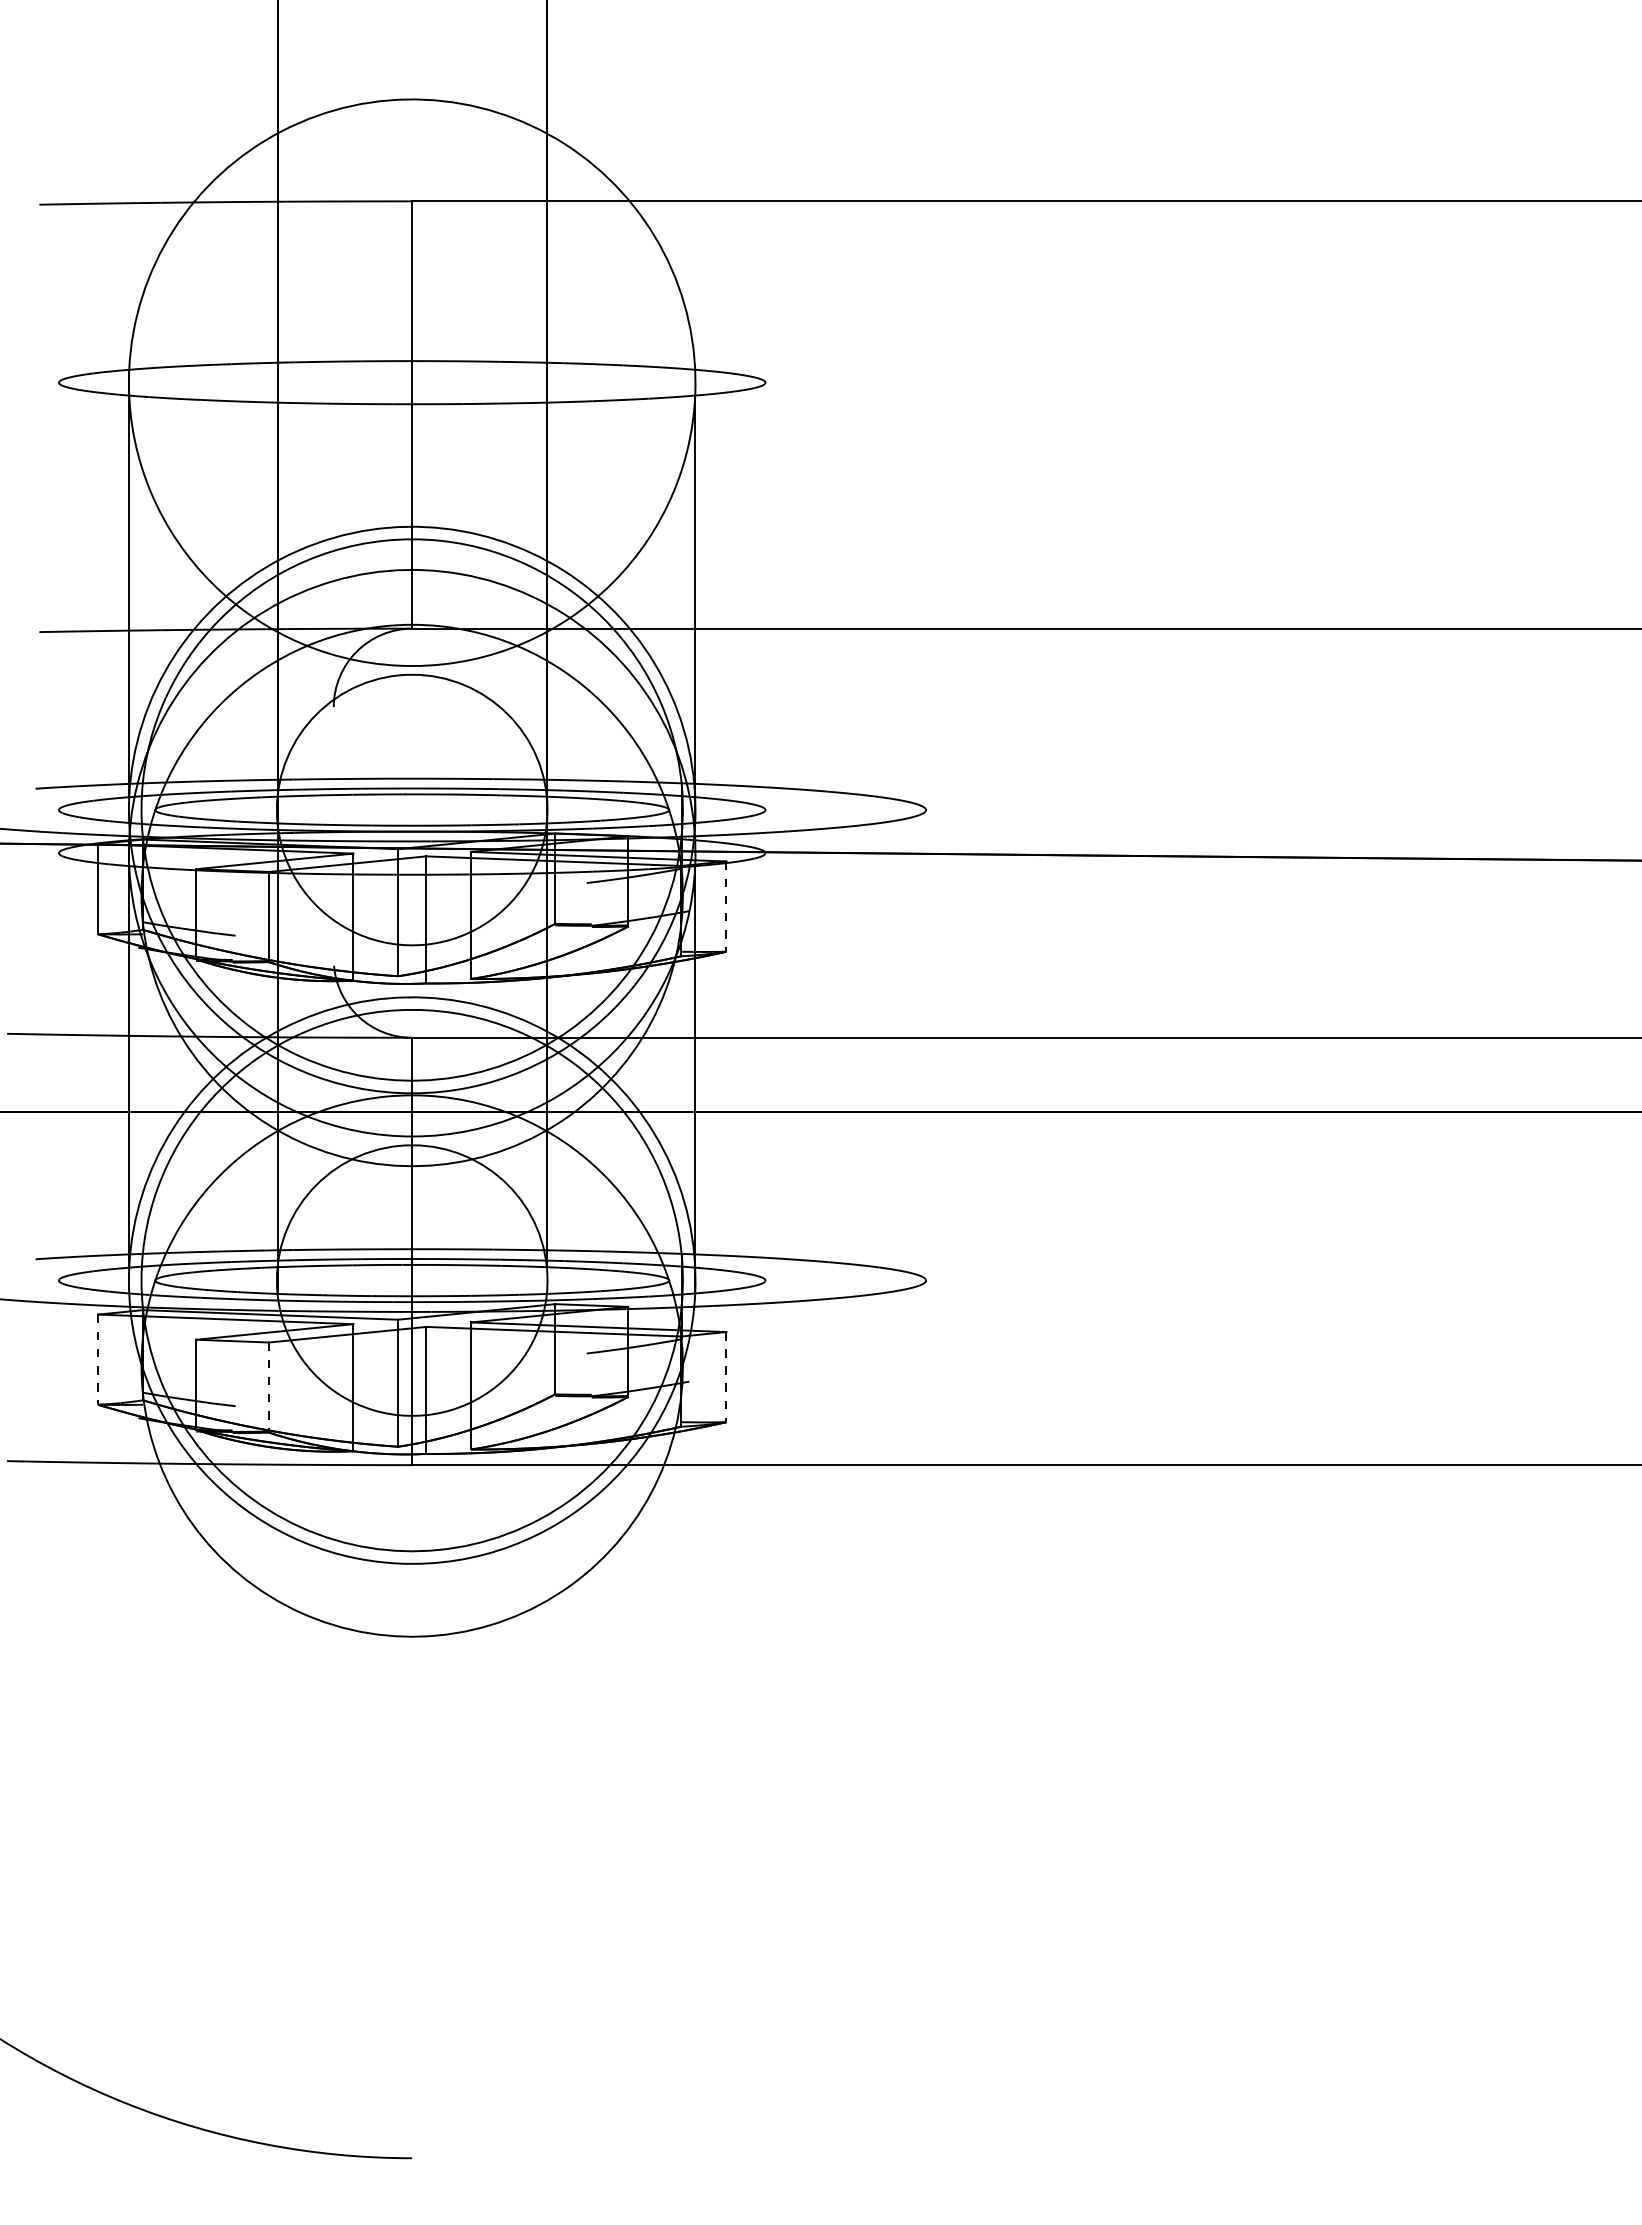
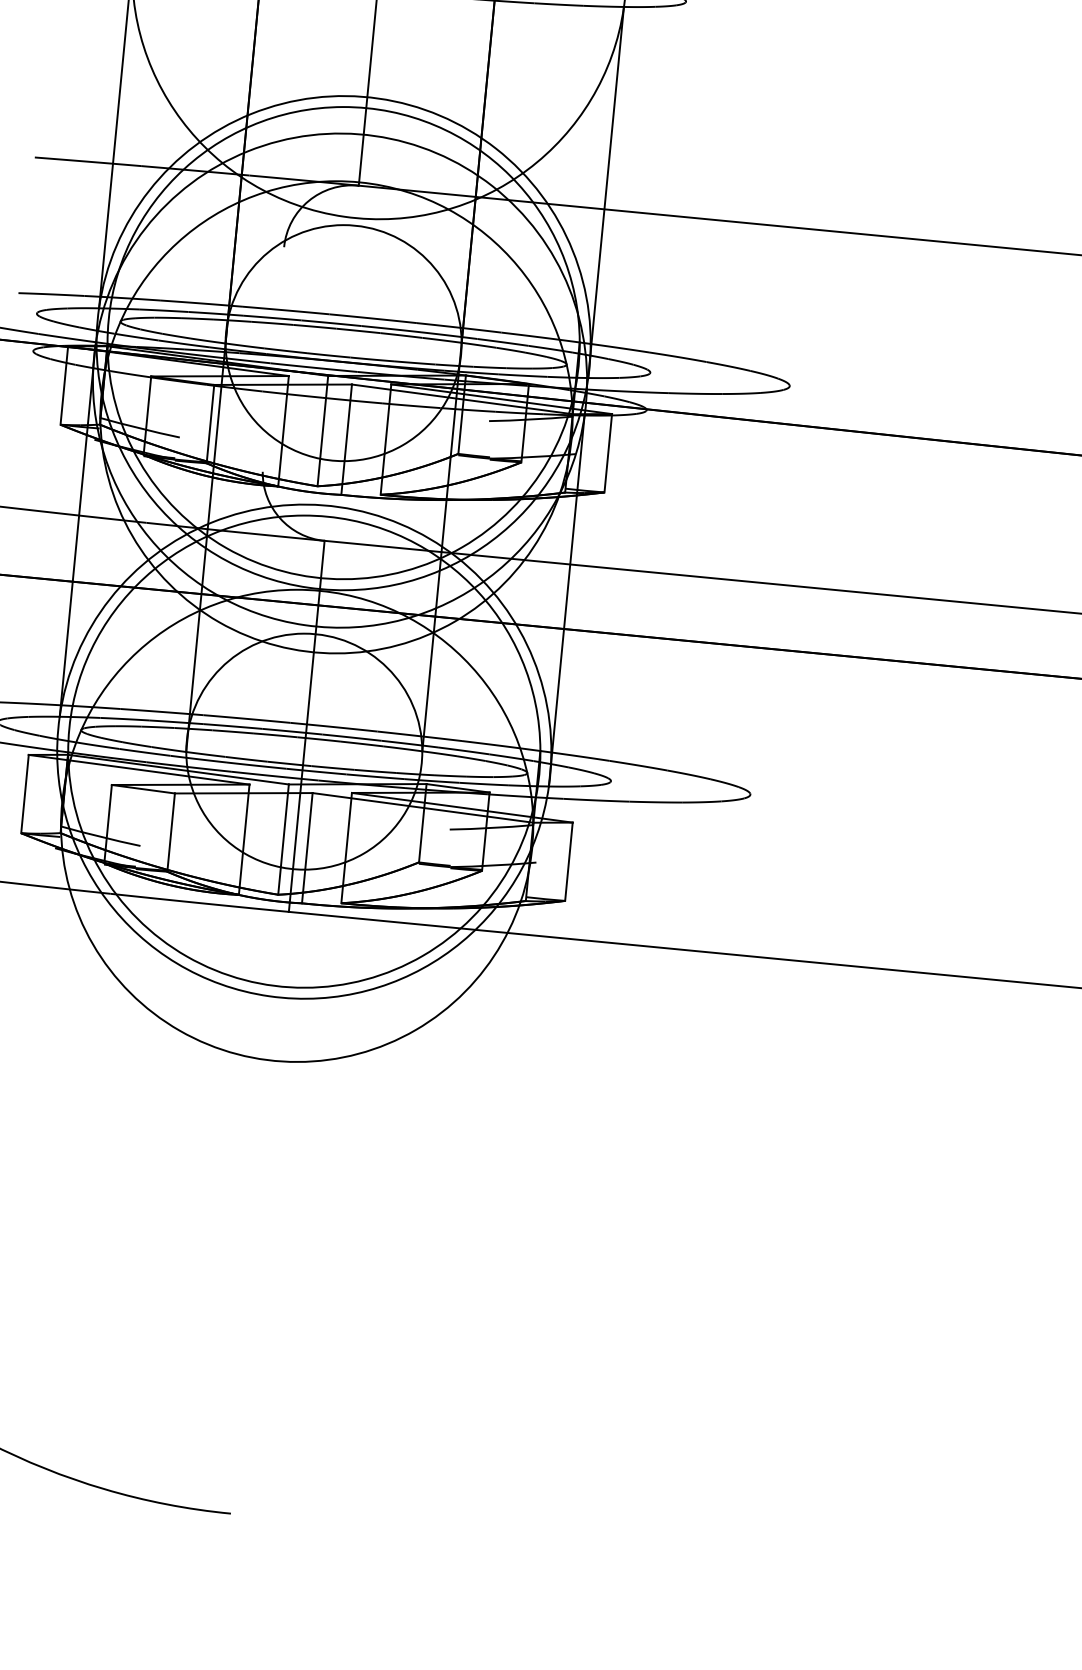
line: (726, 907) -> (608, 454), dashed -> solid
line: (98, 1360) -> (25, 794), dashed -> solid
line: (726, 1377) -> (569, 862), dashed -> solid
line: (269, 1388) -> (171, 833), dashed -> solid

